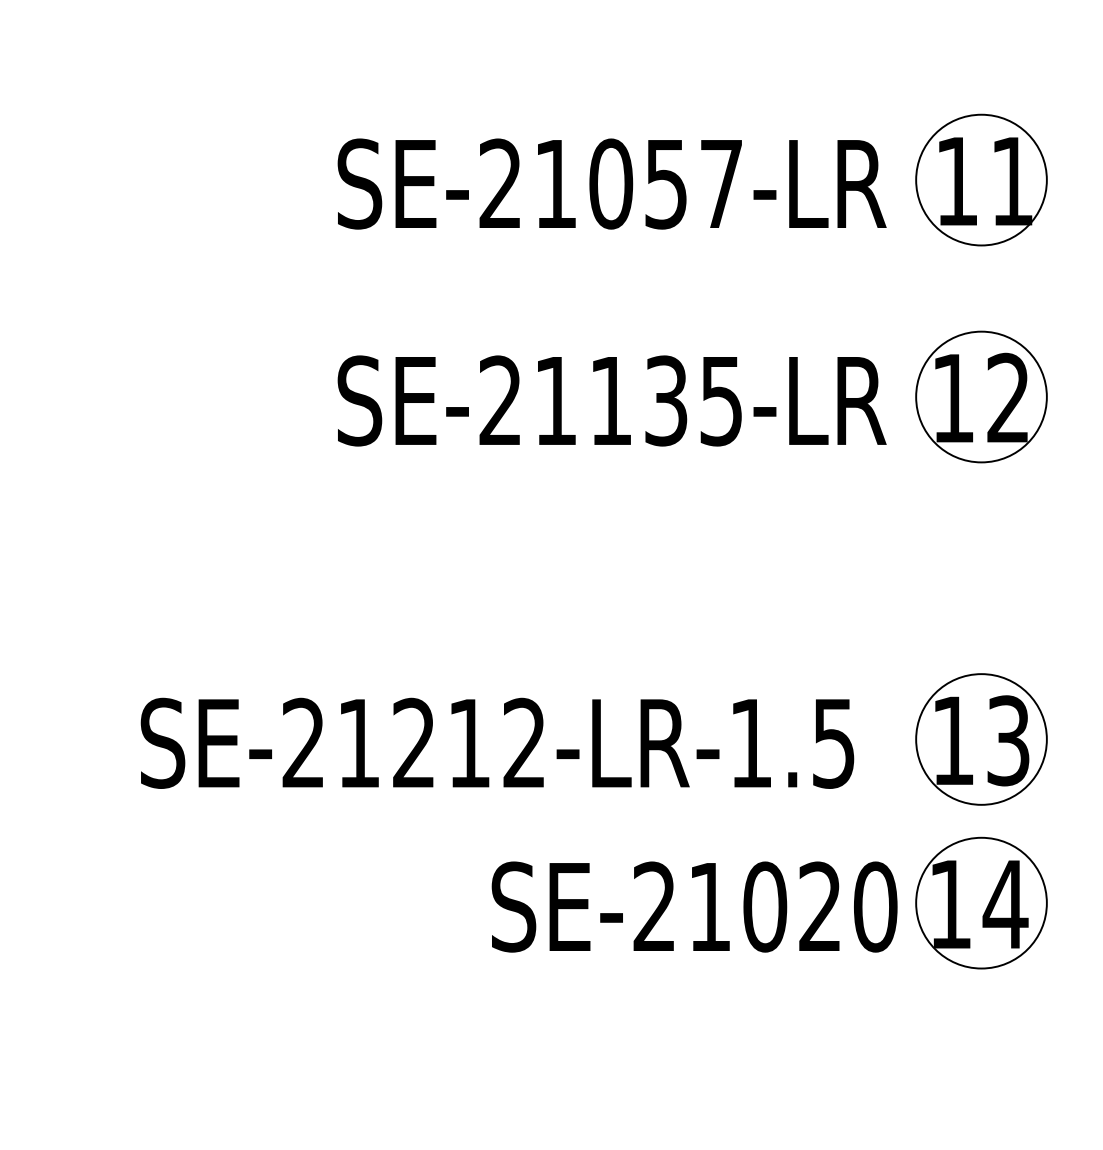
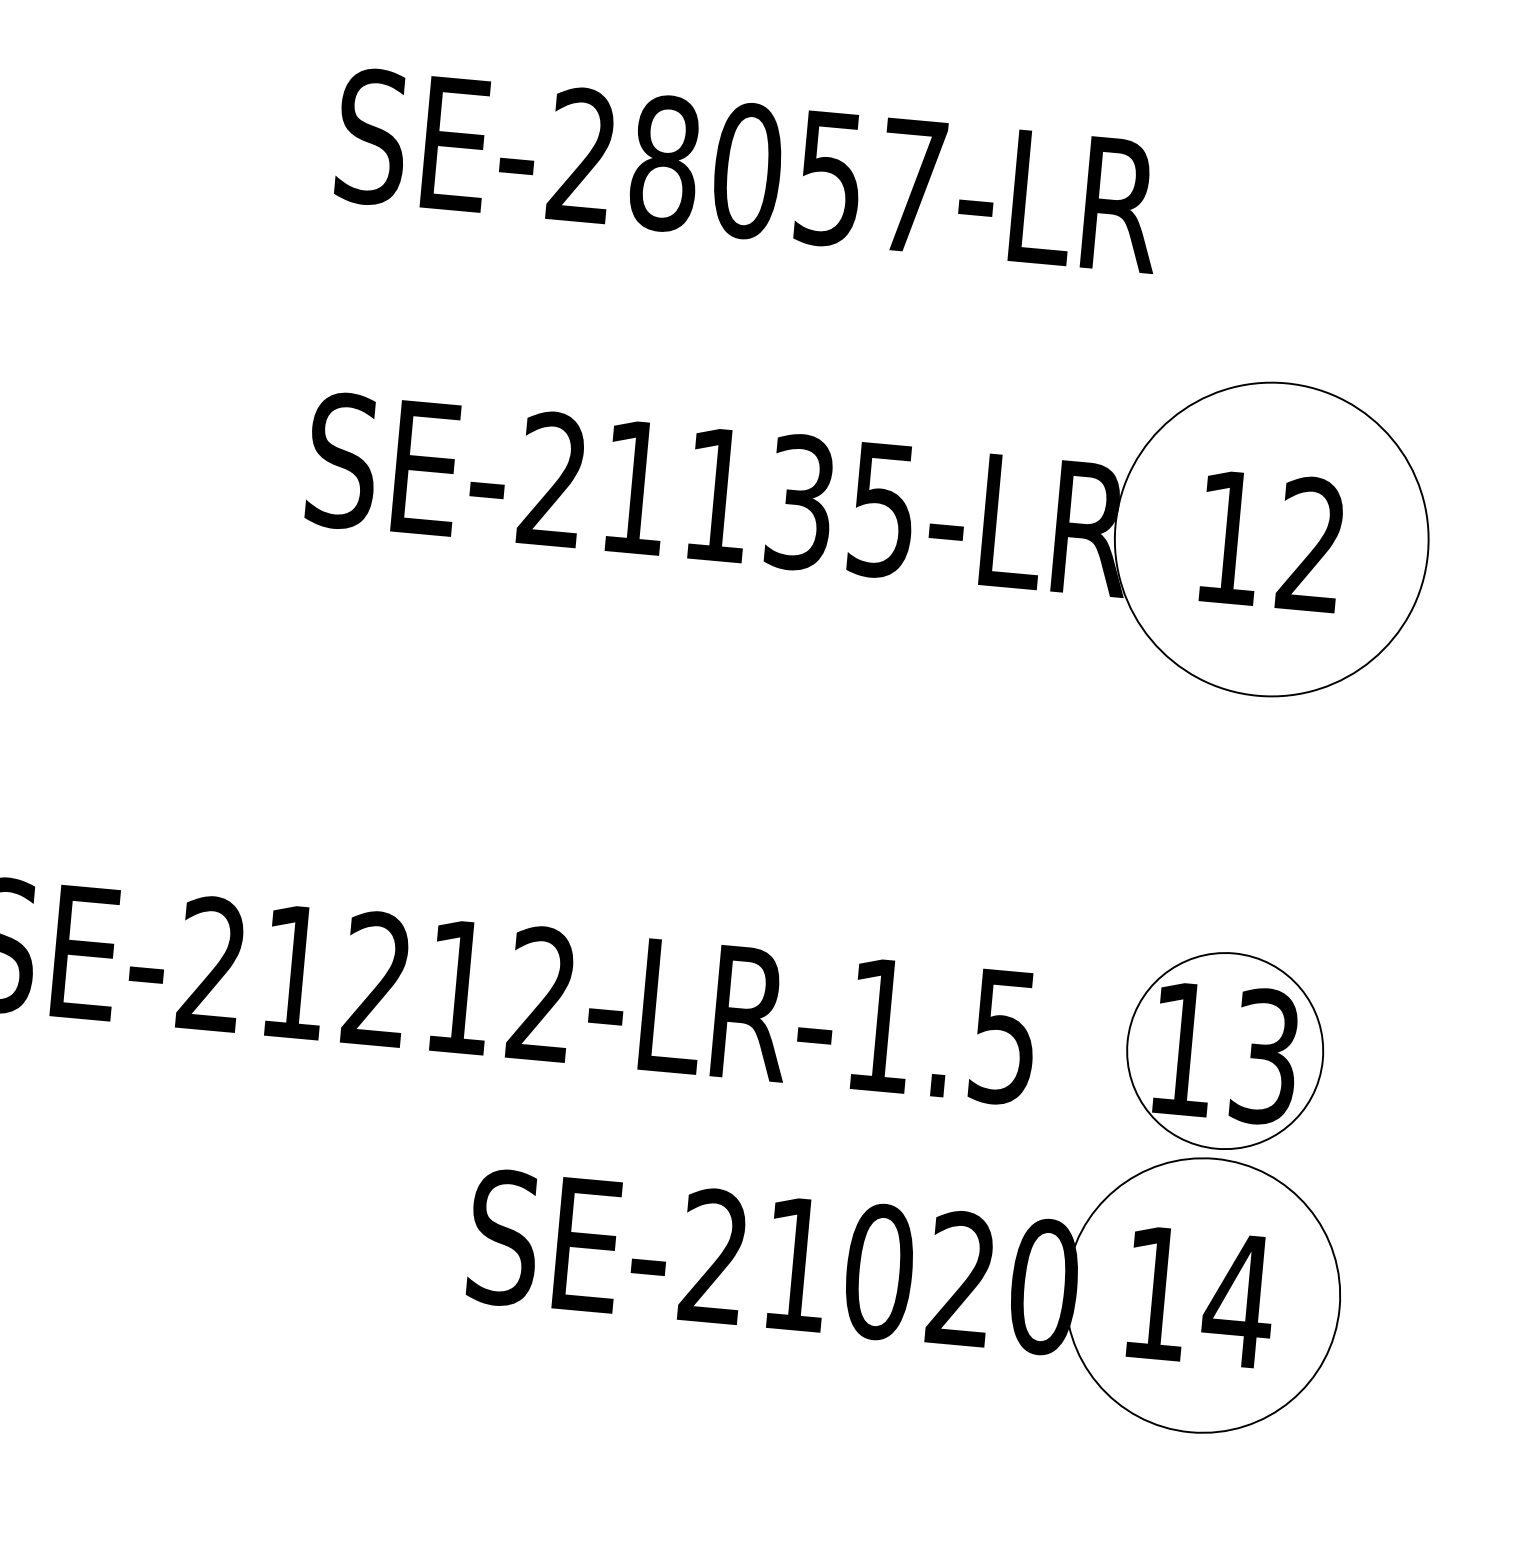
part: (981, 179) -> (1301, 214), removed
text: (555, 183) -> (664, 162), SE-21057-LR -> SE-28057-LR
circle: (981, 396) -> (1271, 538), size x1.6
circle: (981, 902) -> (1202, 1294), size x1.4

